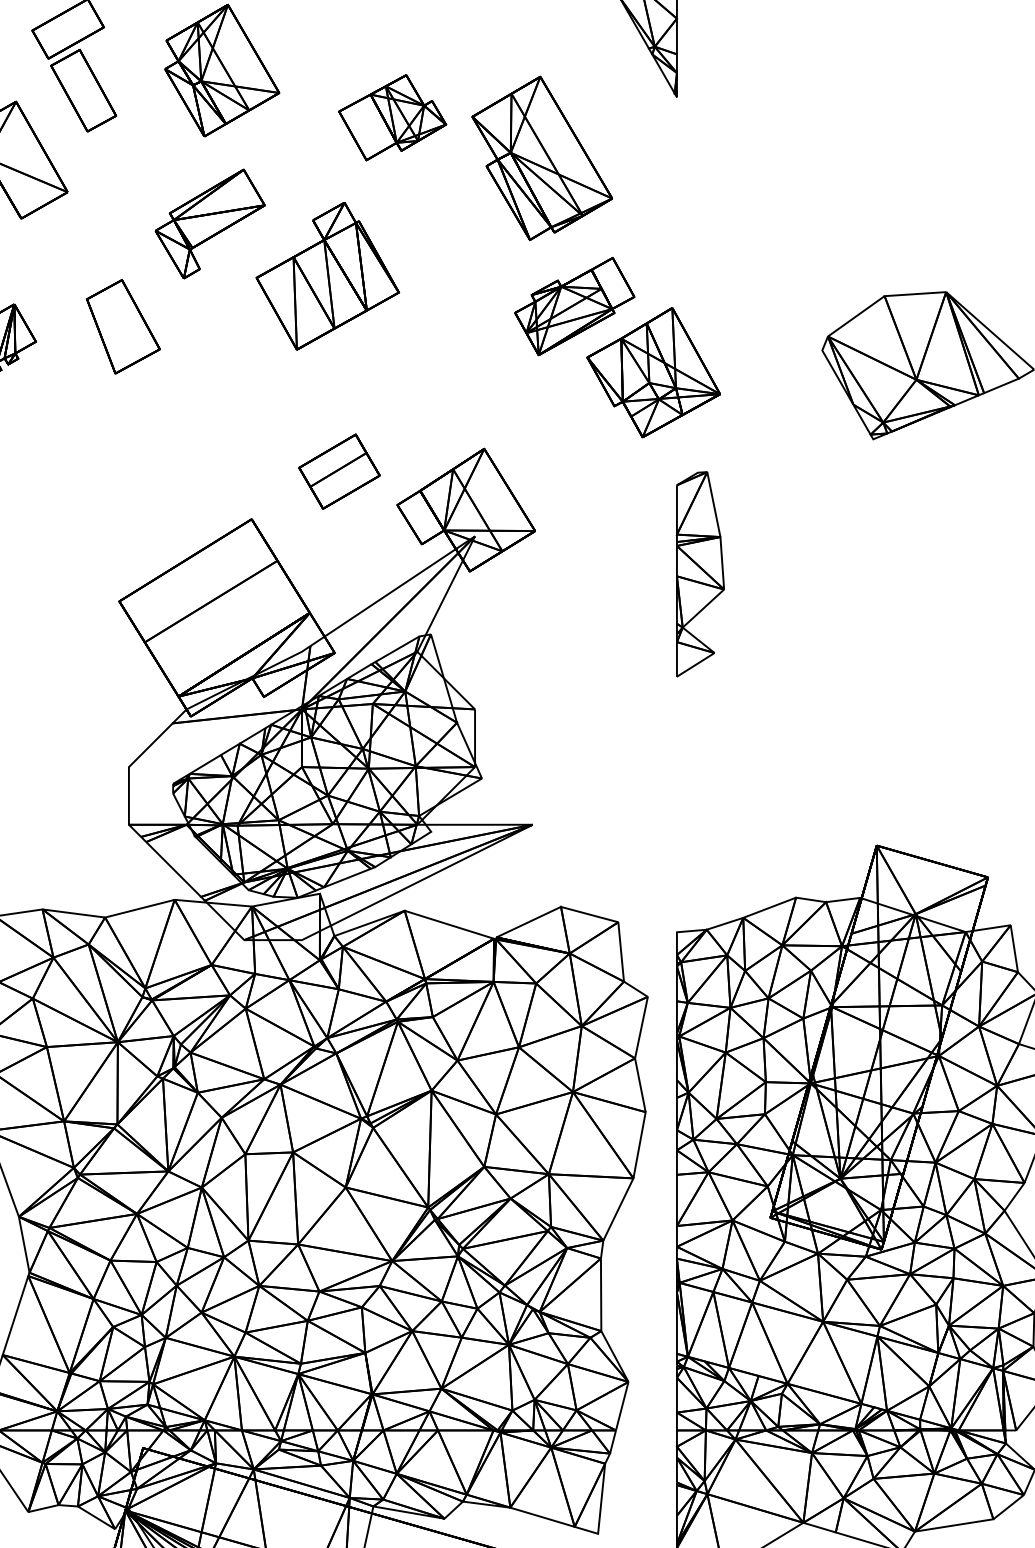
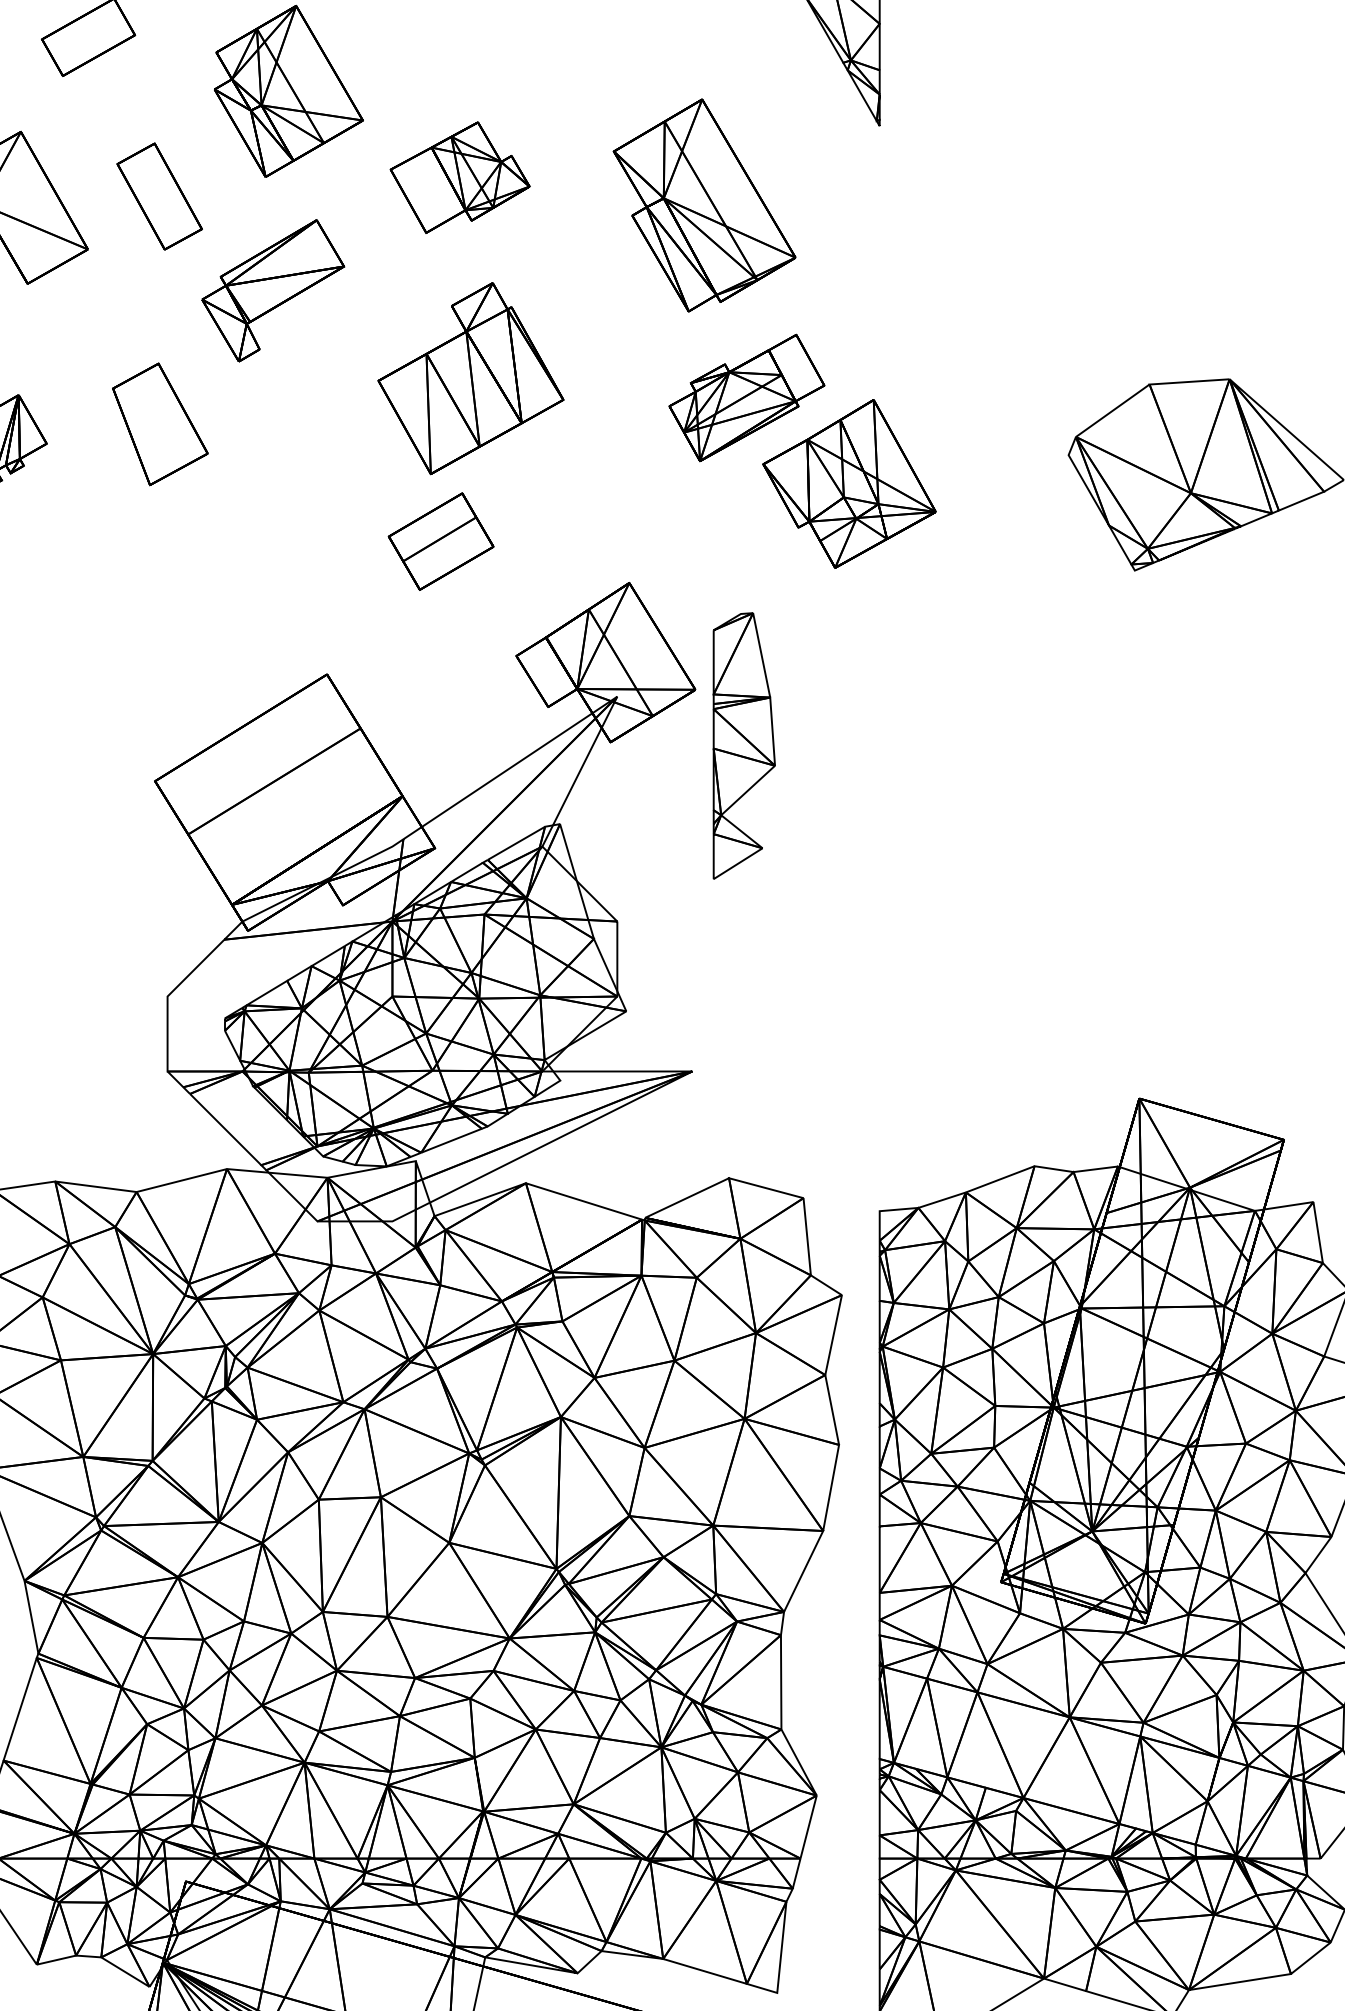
part: (83, 90) -> (159, 196), moved
part: (392, 117) -> (459, 177), moved
part: (327, 276) -> (470, 378), moved
part: (338, 471) -> (440, 541), moved
part: (699, 573) -> (743, 745), moved

